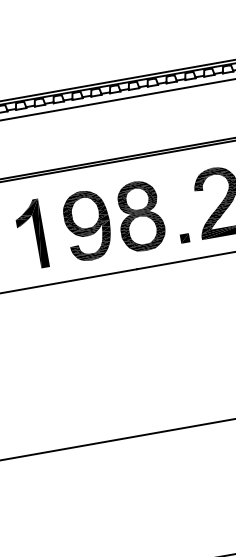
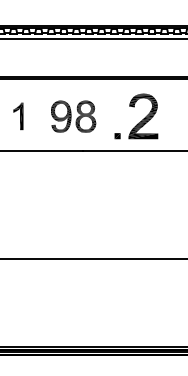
part: (113, 220) -> (73, 116), size x0.7
part: (31, 235) -> (18, 116), size x0.6

